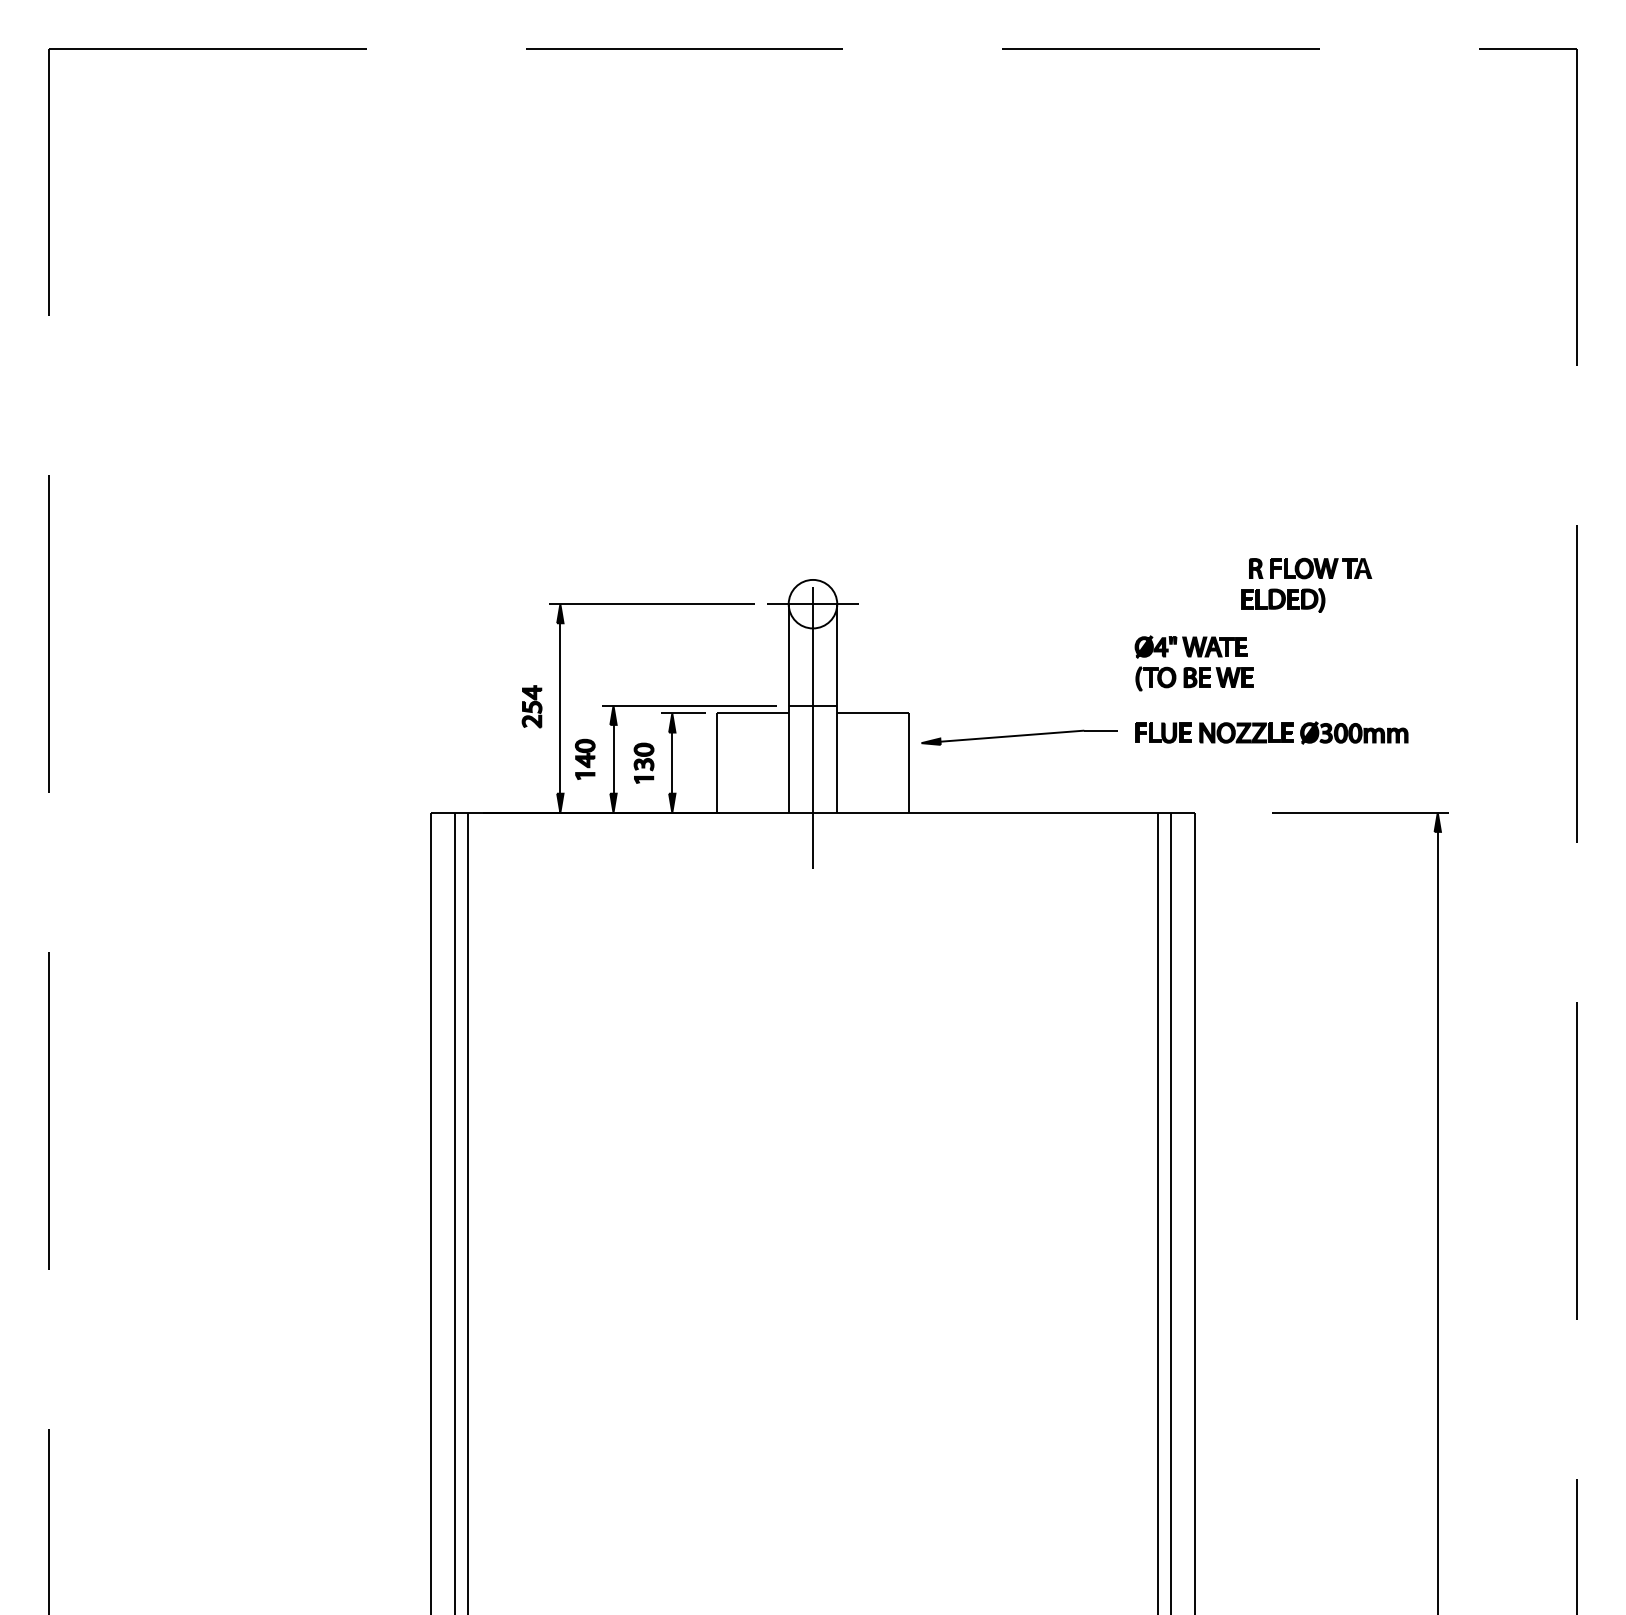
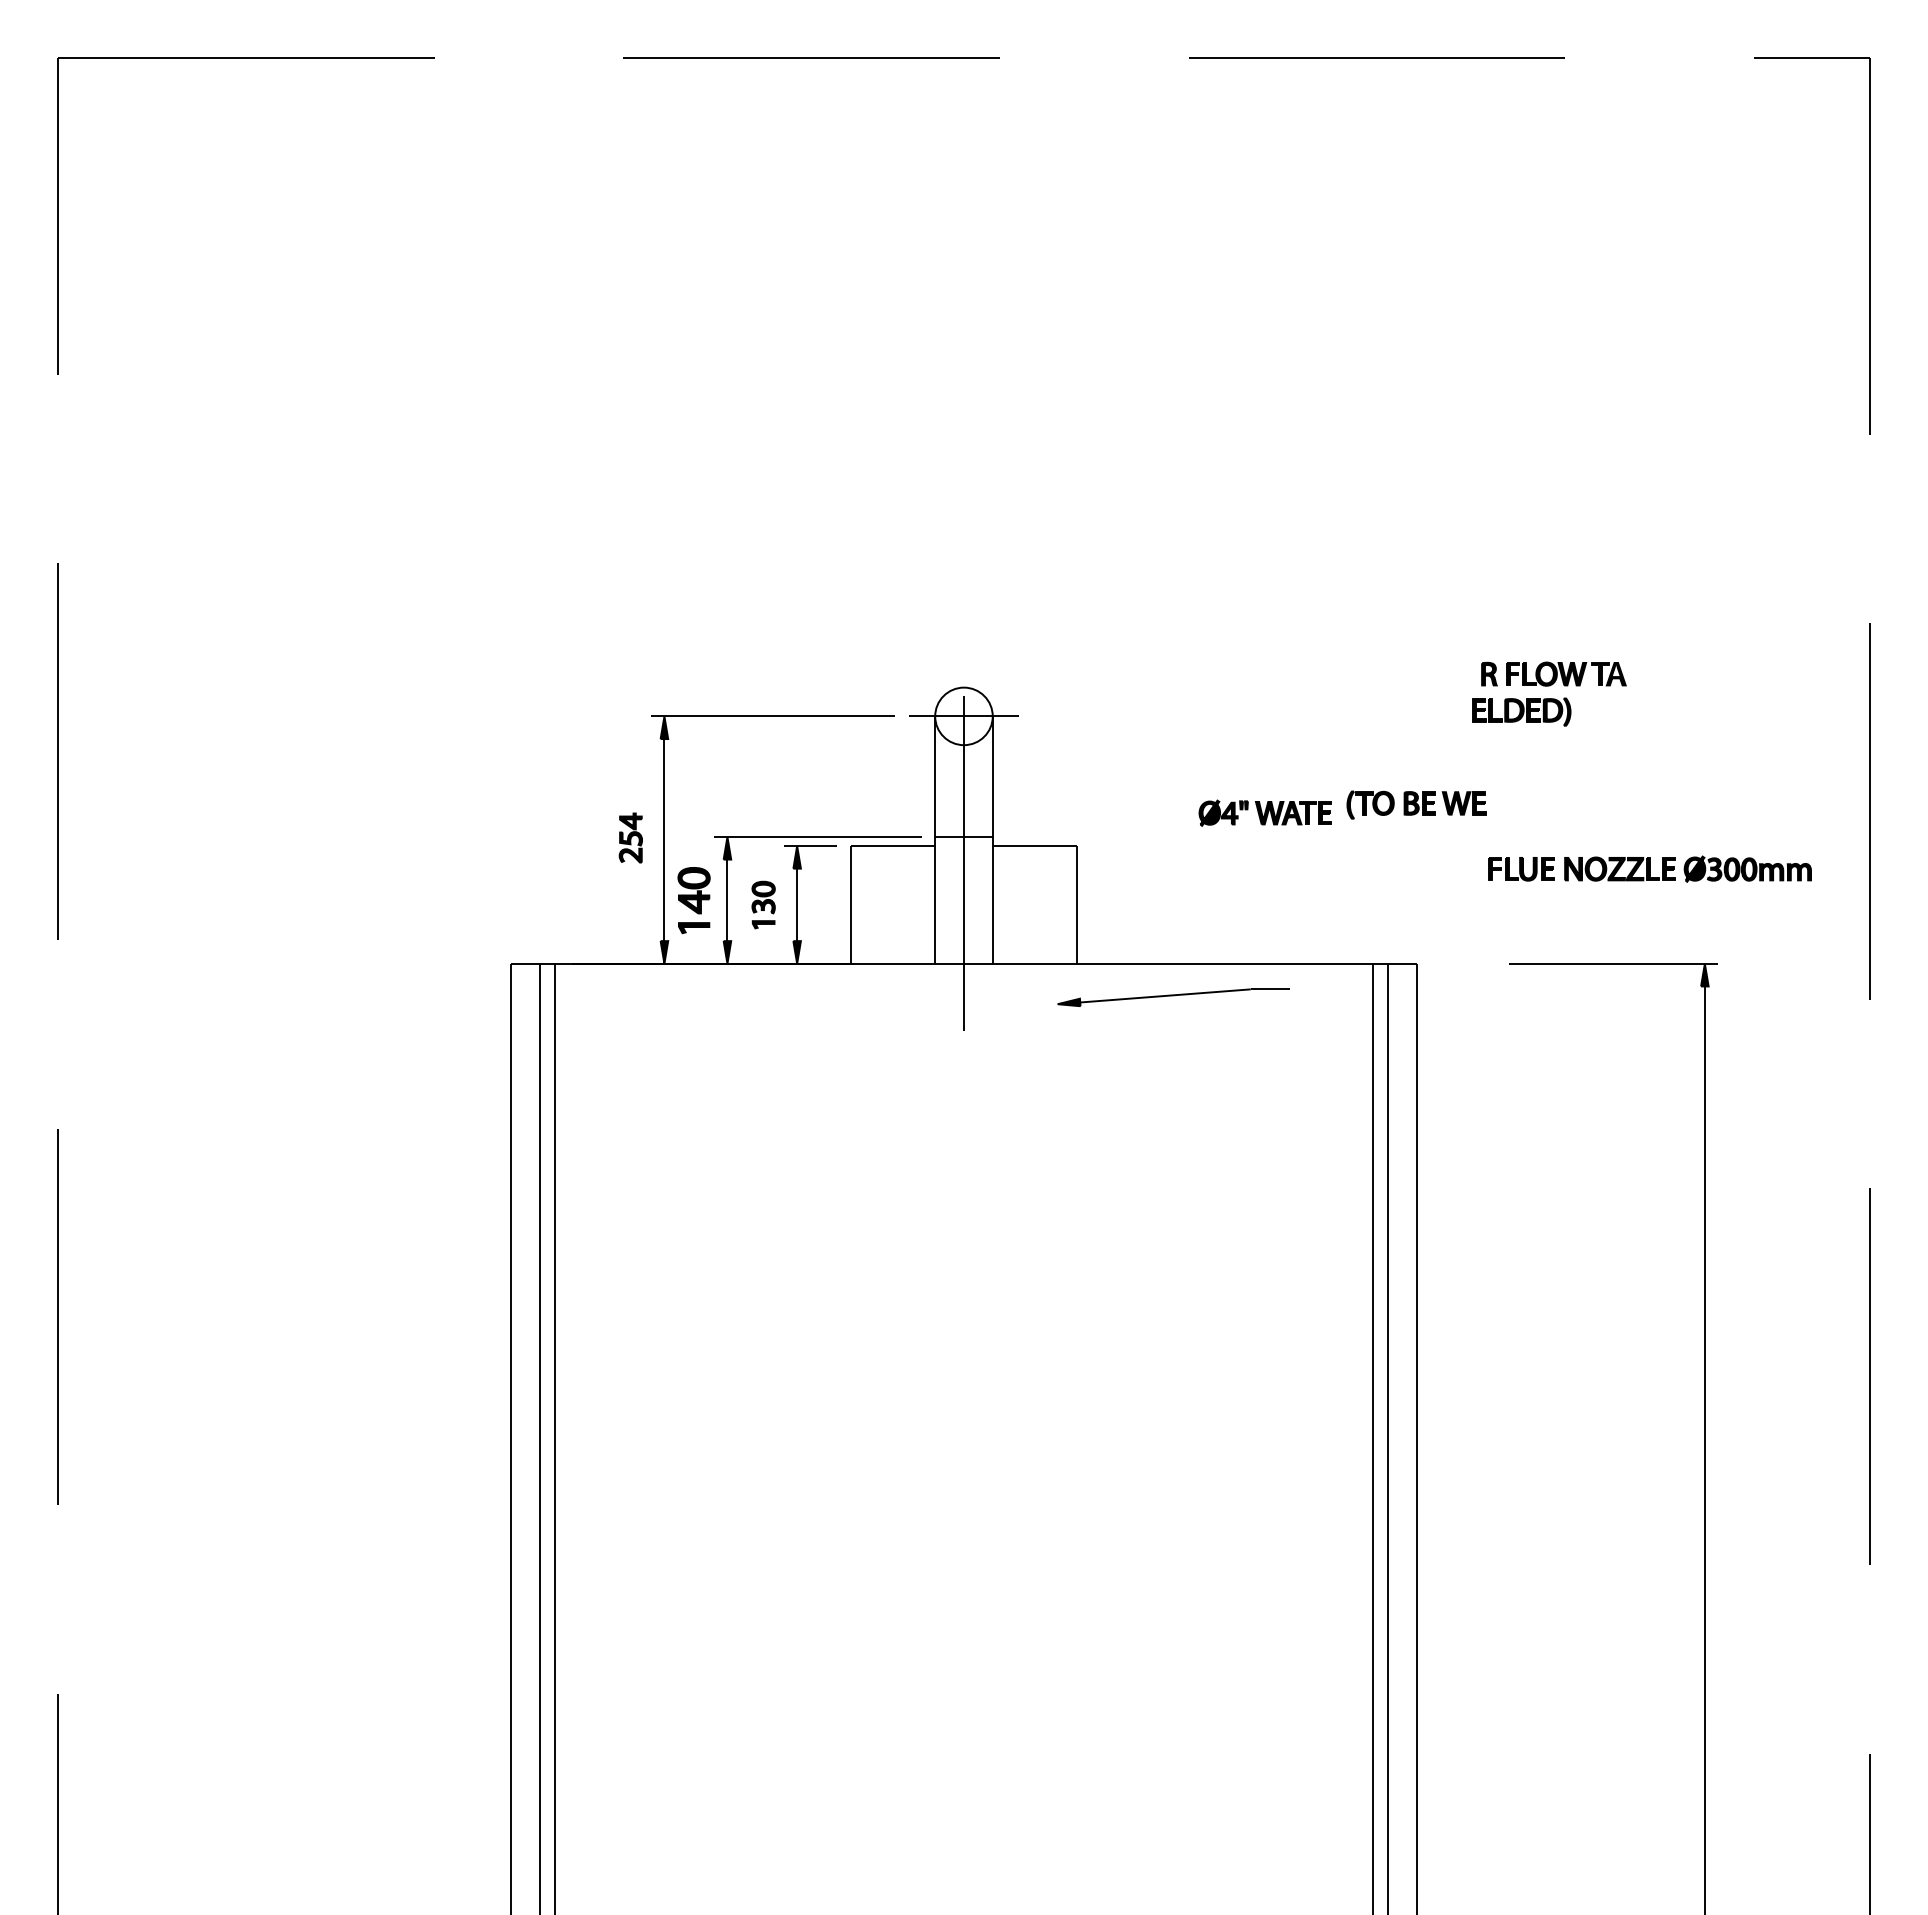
part: (1190, 646) -> (1264, 812), moved
part: (1271, 732) -> (1649, 868), moved
part: (1019, 737) -> (1173, 997), moved
part: (584, 759) -> (693, 900), size x1.4

